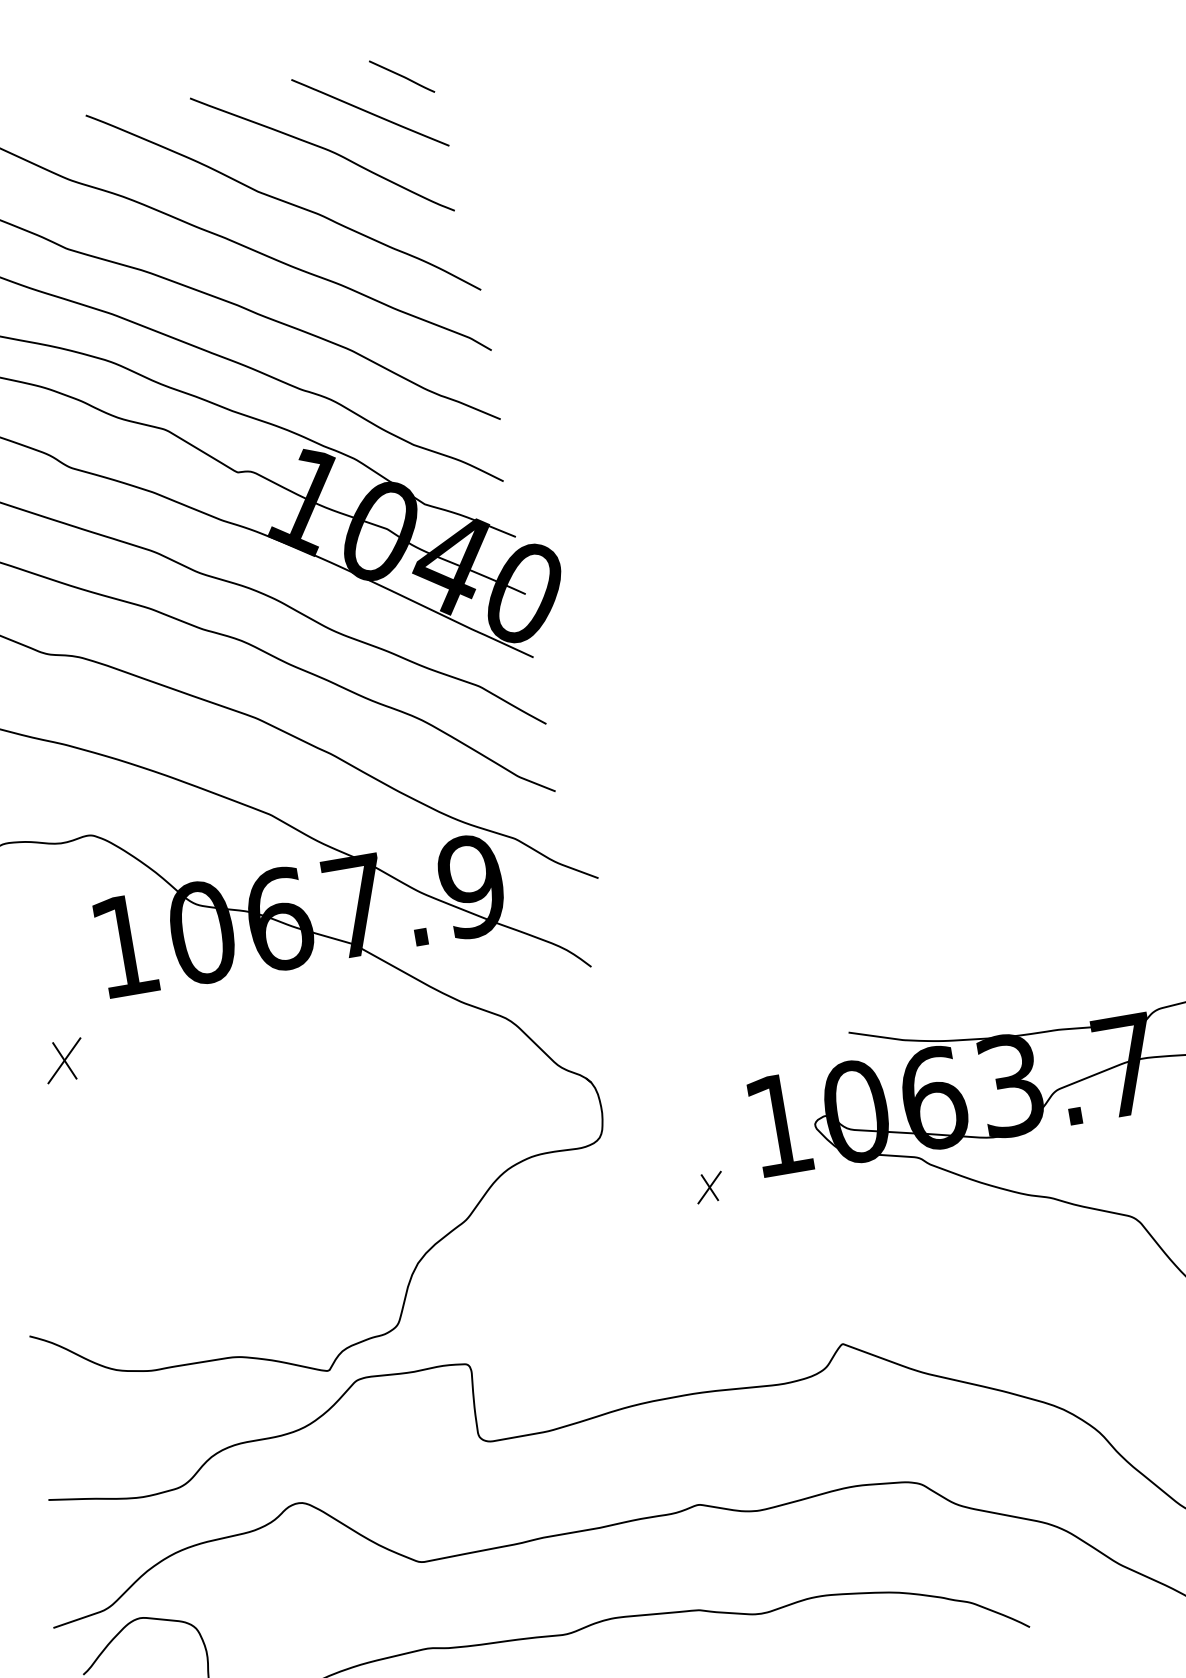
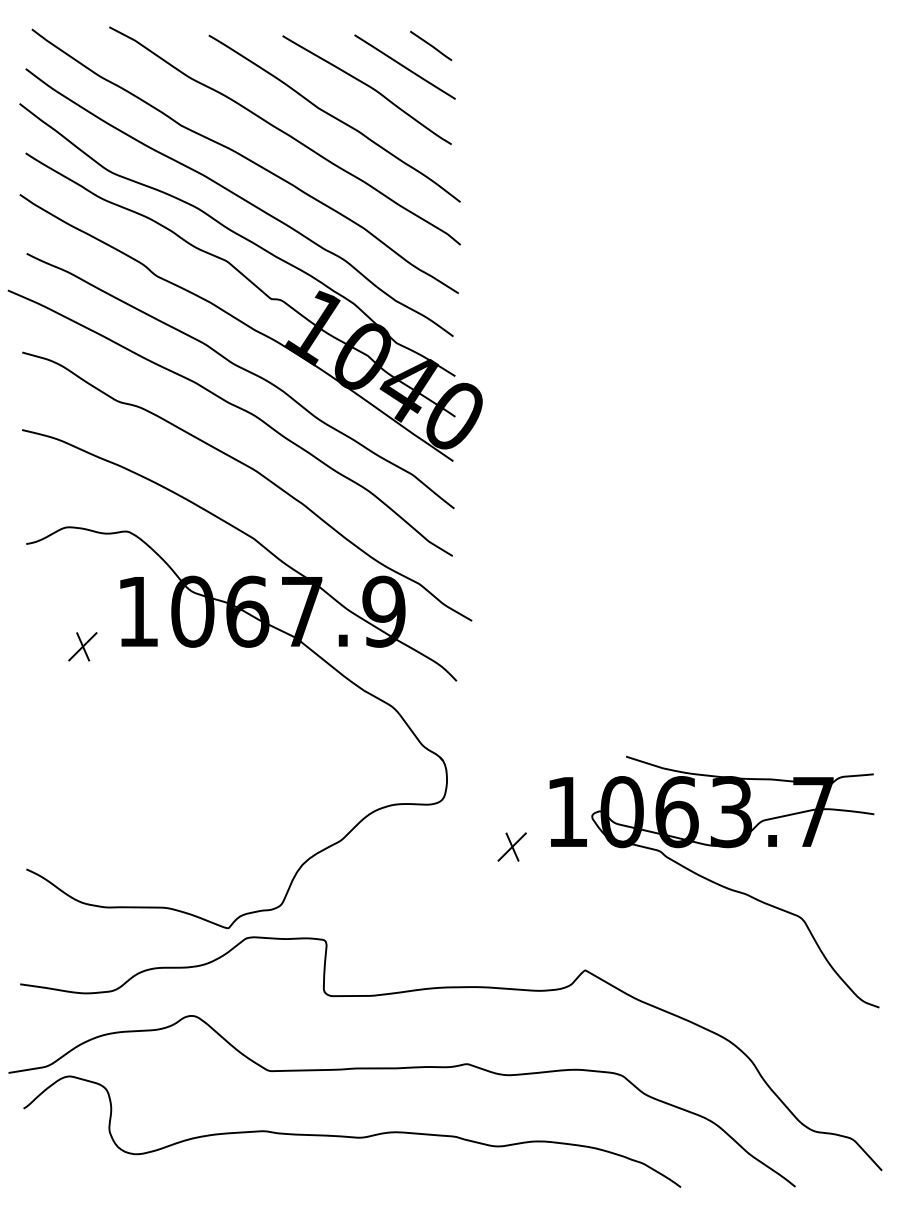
part: (63, 1060) -> (82, 646), moved
part: (708, 1187) -> (511, 846), size x1.43

